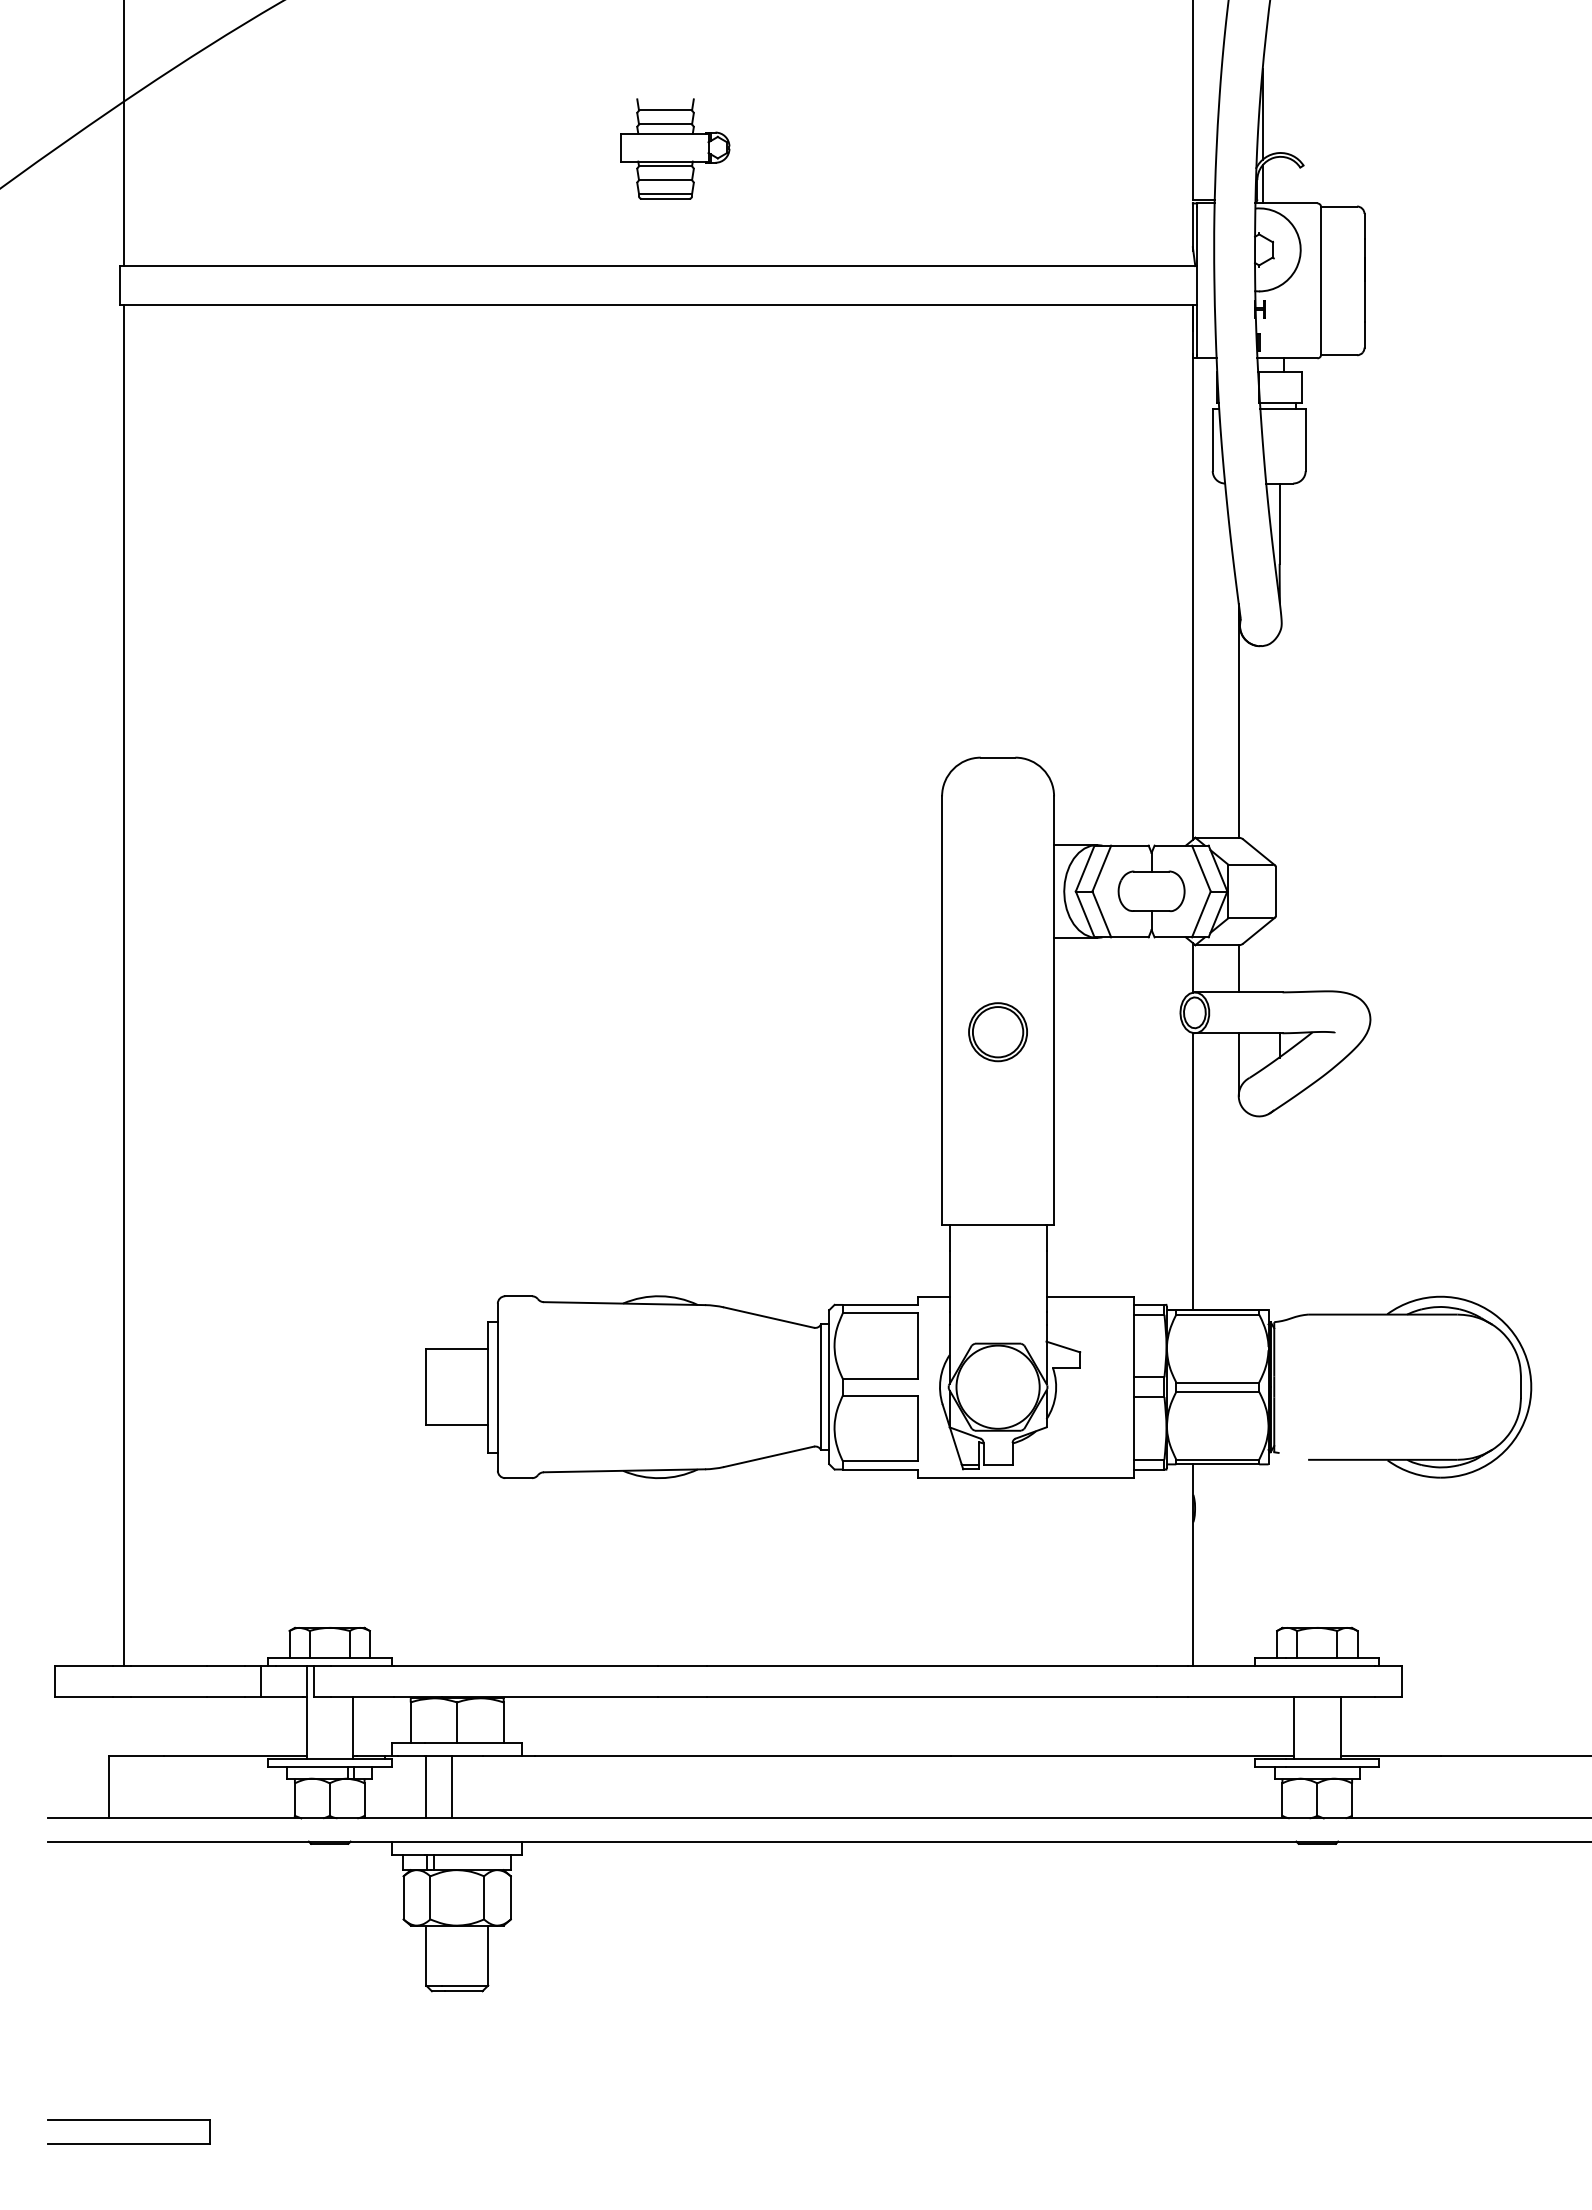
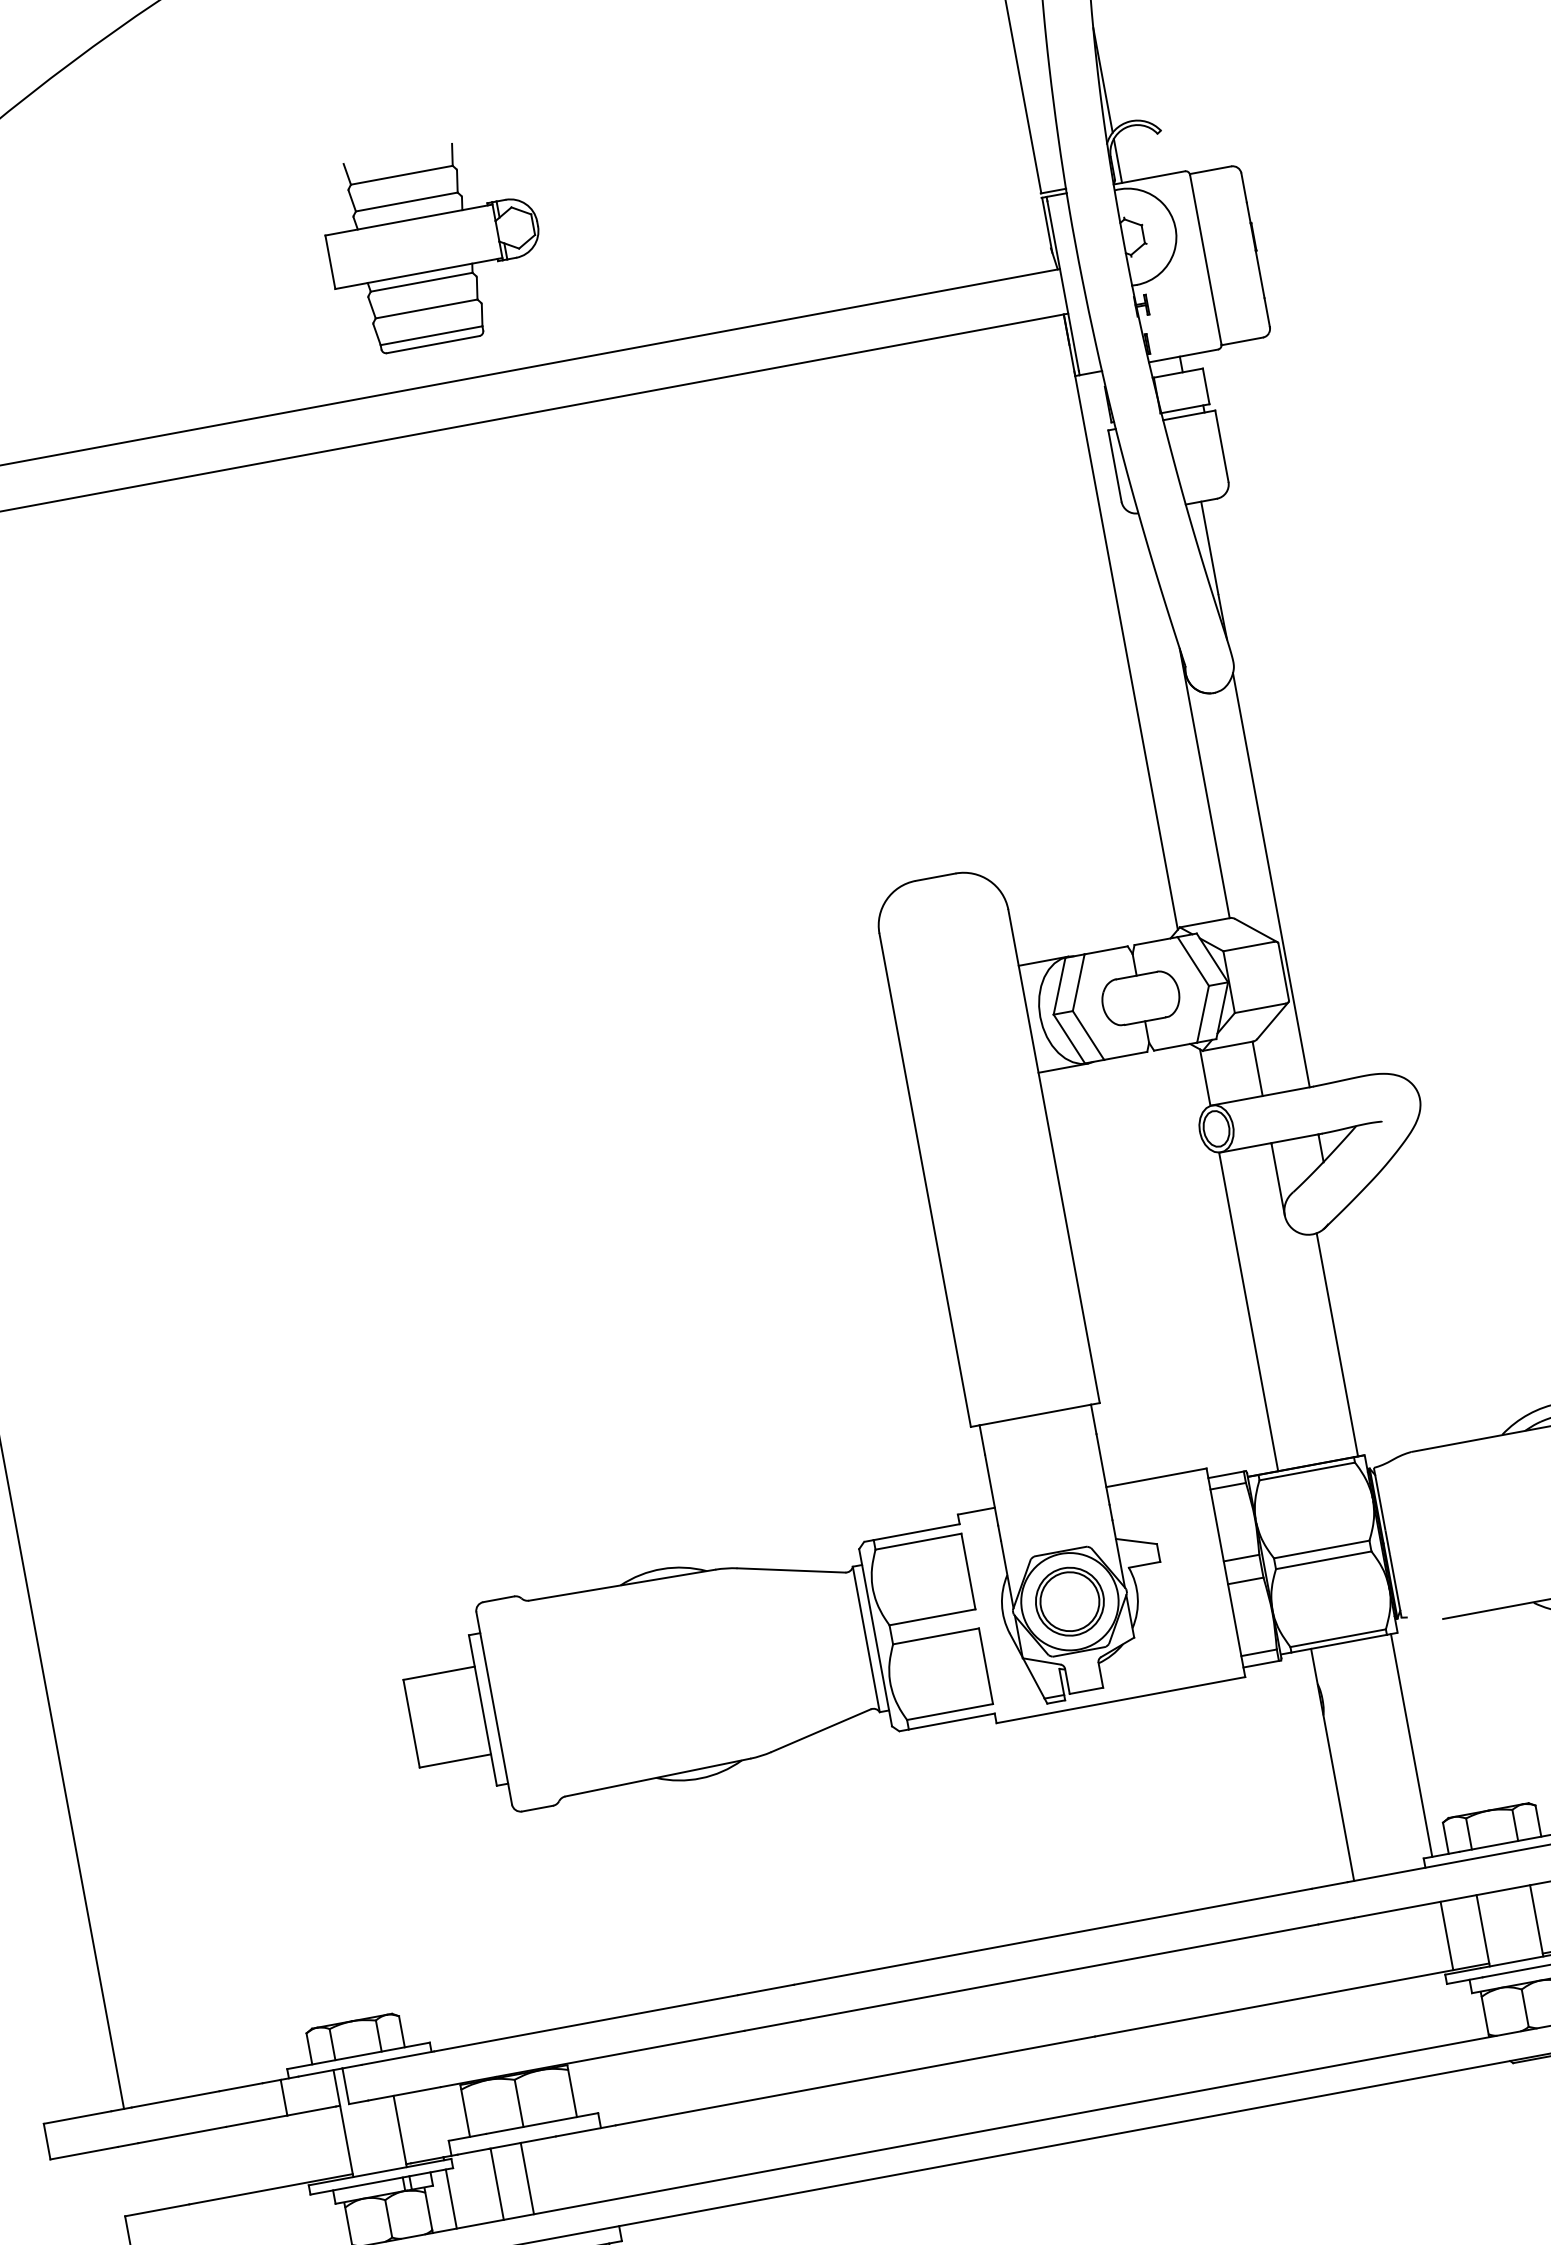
part: (675, 148) -> (434, 245), size x1.67
line: (1279, 812) -> (1271, 880), added
part: (997, 1032) -> (1069, 1602), moved
line: (1262, 1213) -> (1337, 1345), added
line: (1262, 1561) -> (1411, 1745), added
line: (1262, 1726) -> (1446, 1935), added
line: (385, 1792) -> (451, 2198), added

